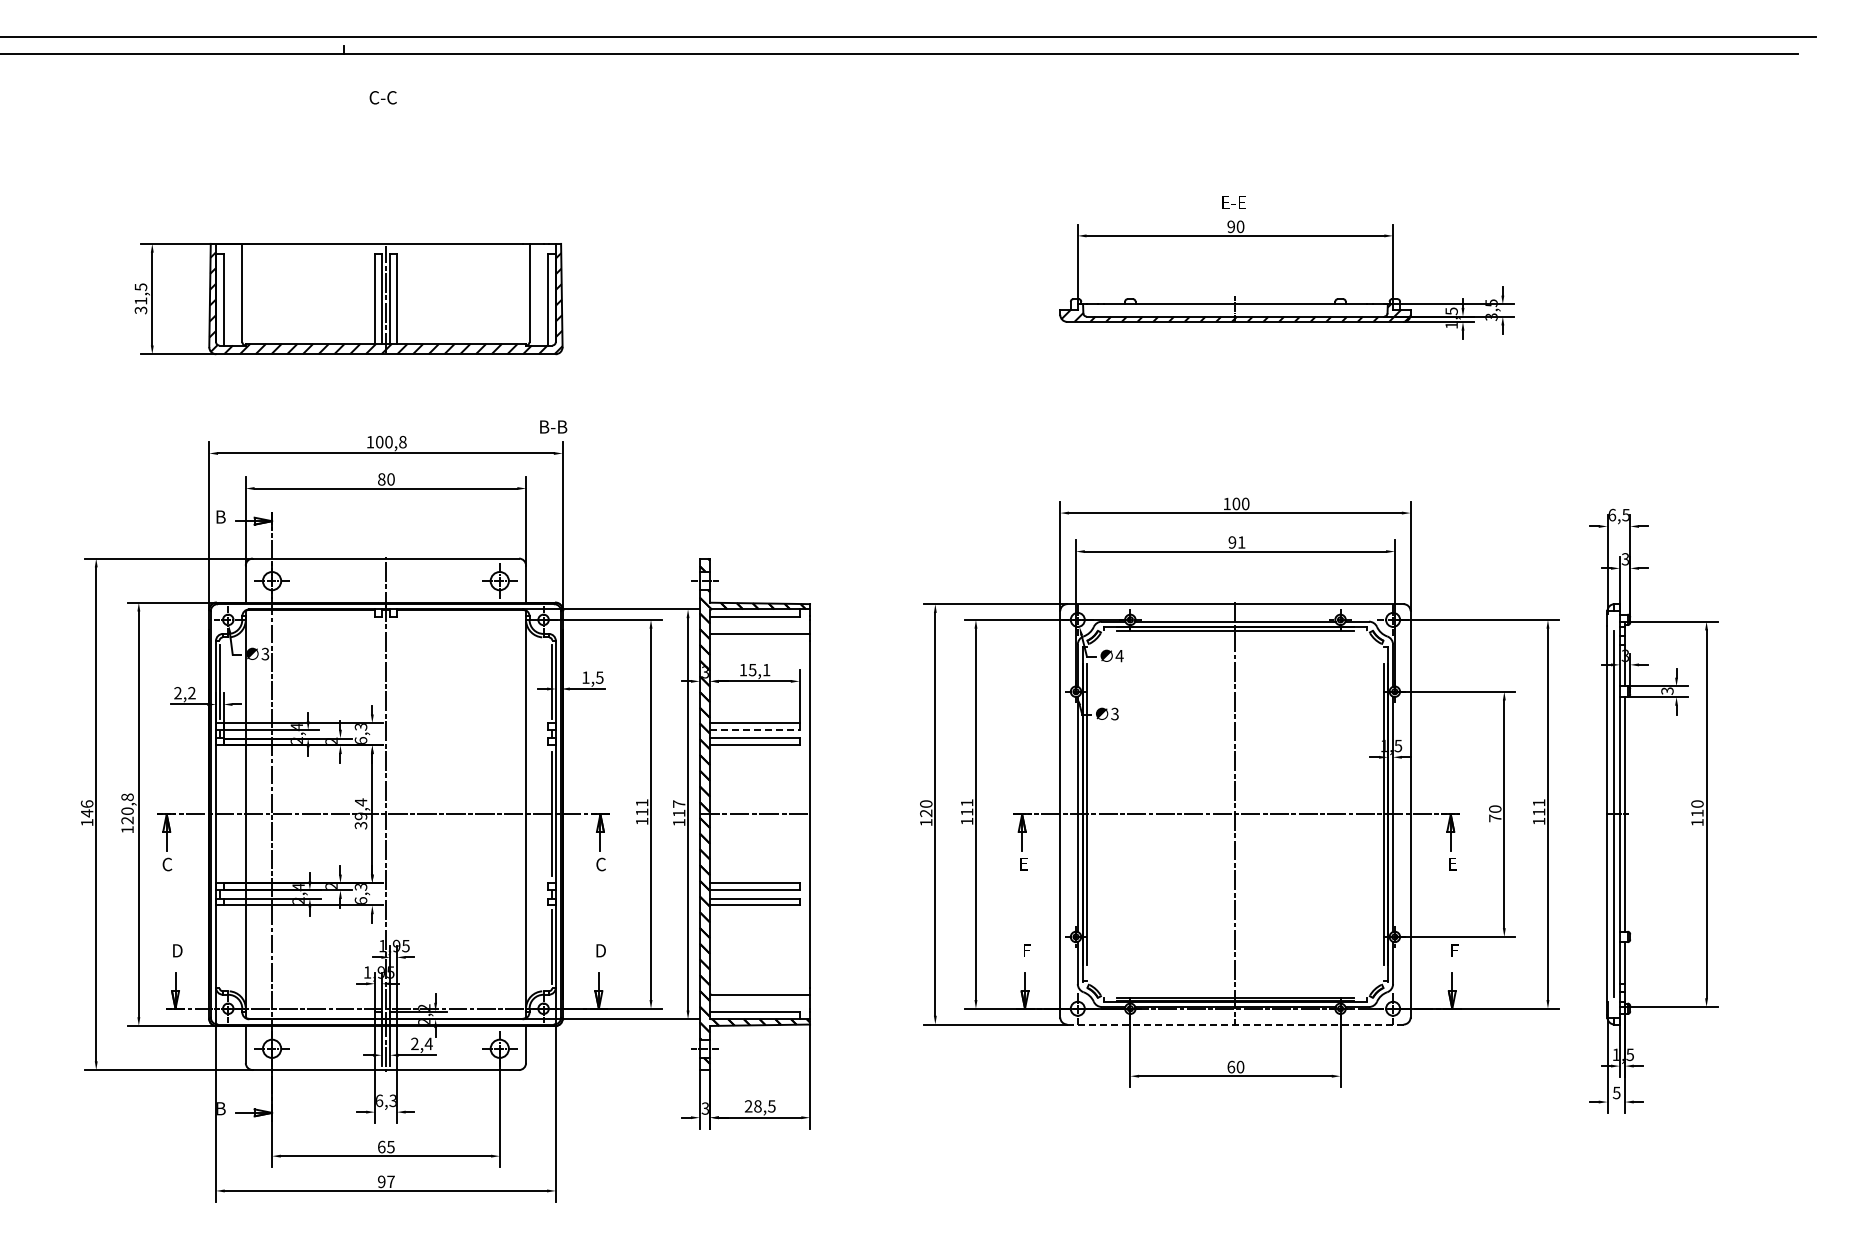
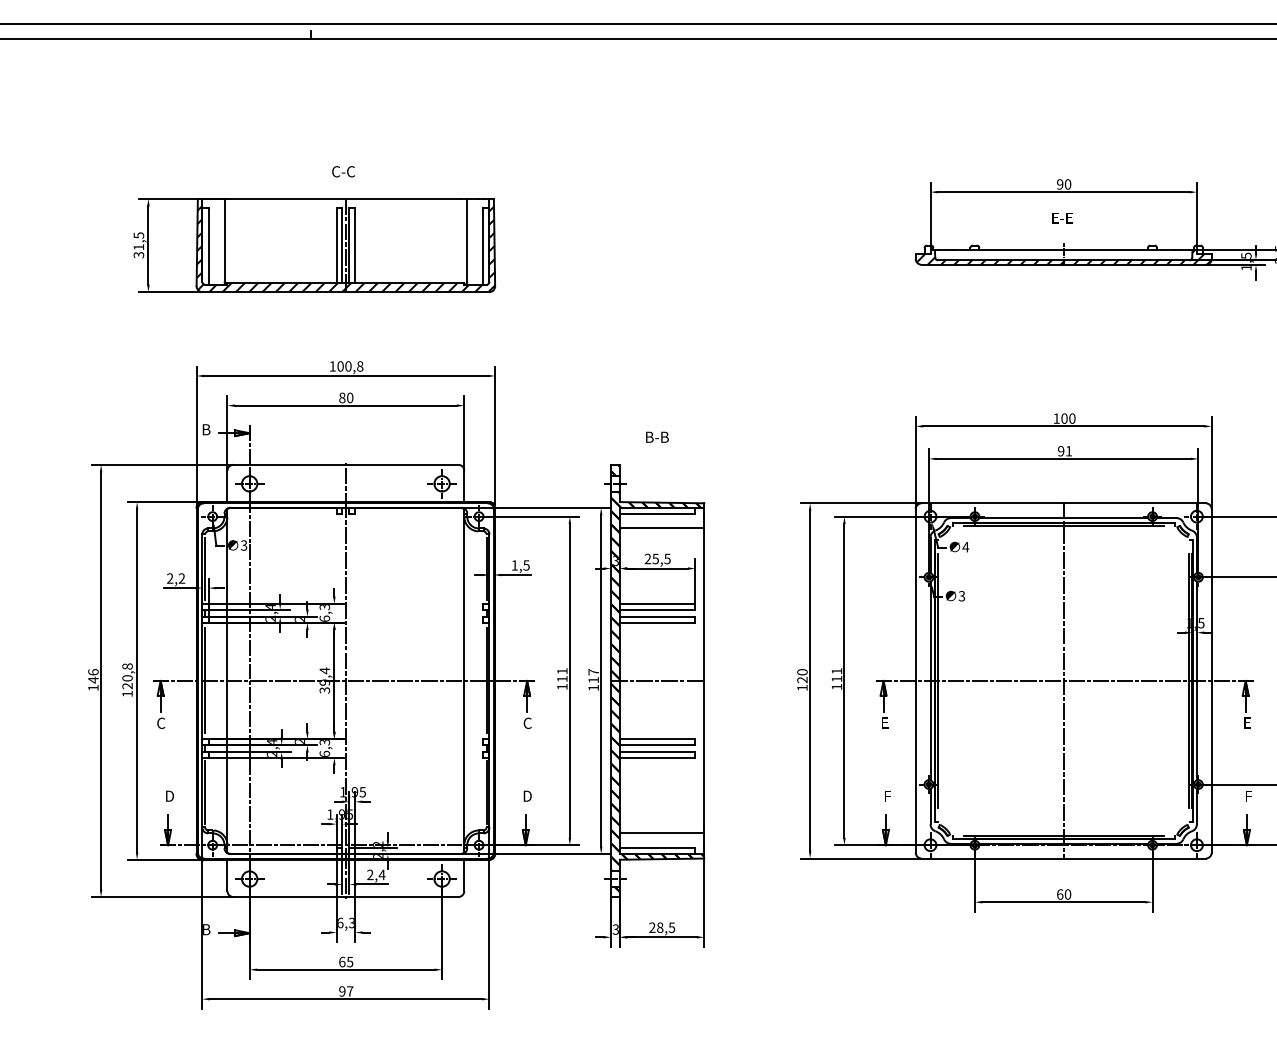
text: (382, 97) -> (342, 171), moved
text: (1233, 202) -> (1062, 218), moved
text: (553, 426) -> (657, 436), moved
text: (754, 669) -> (657, 558), 15,1 -> 25,5
line: (754, 730) -> (657, 610), dashed -> solid
line: (219, 814) -> (205, 681), added
line: (219, 946) -> (205, 792), added
line: (1234, 1024) -> (1062, 858), dashed -> solid

